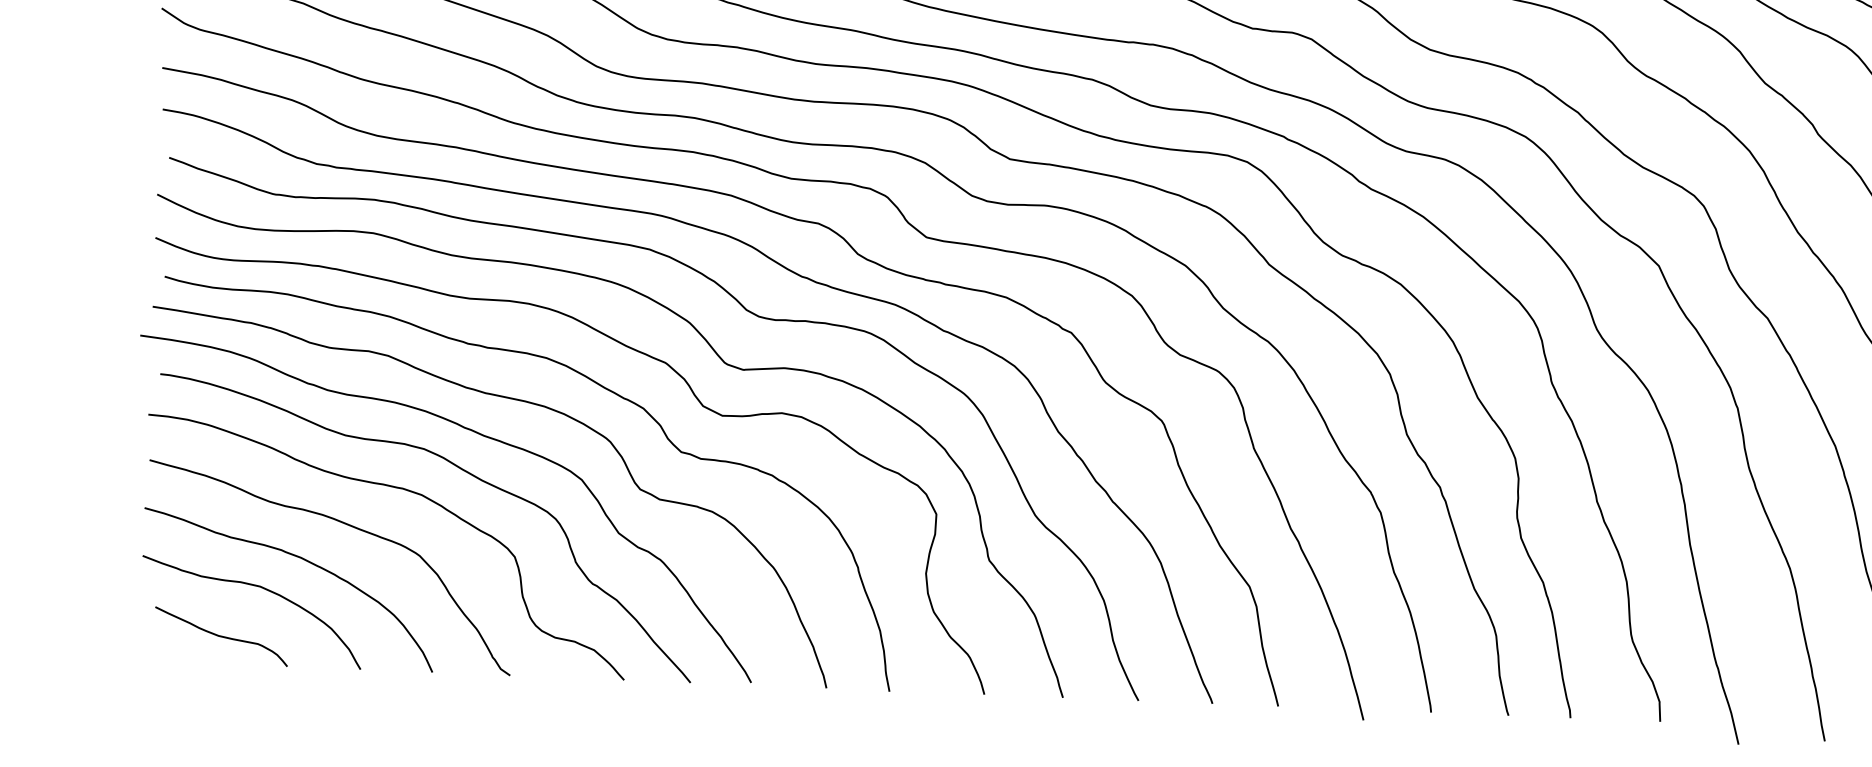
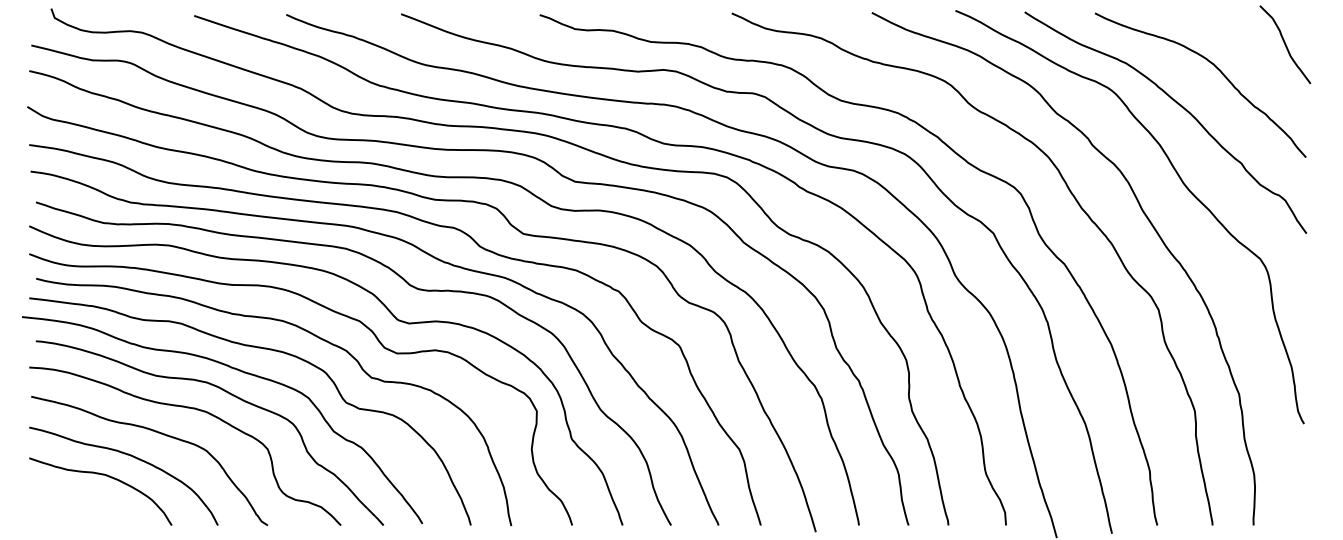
curve: (221, 635) -> (81, 507), removed

